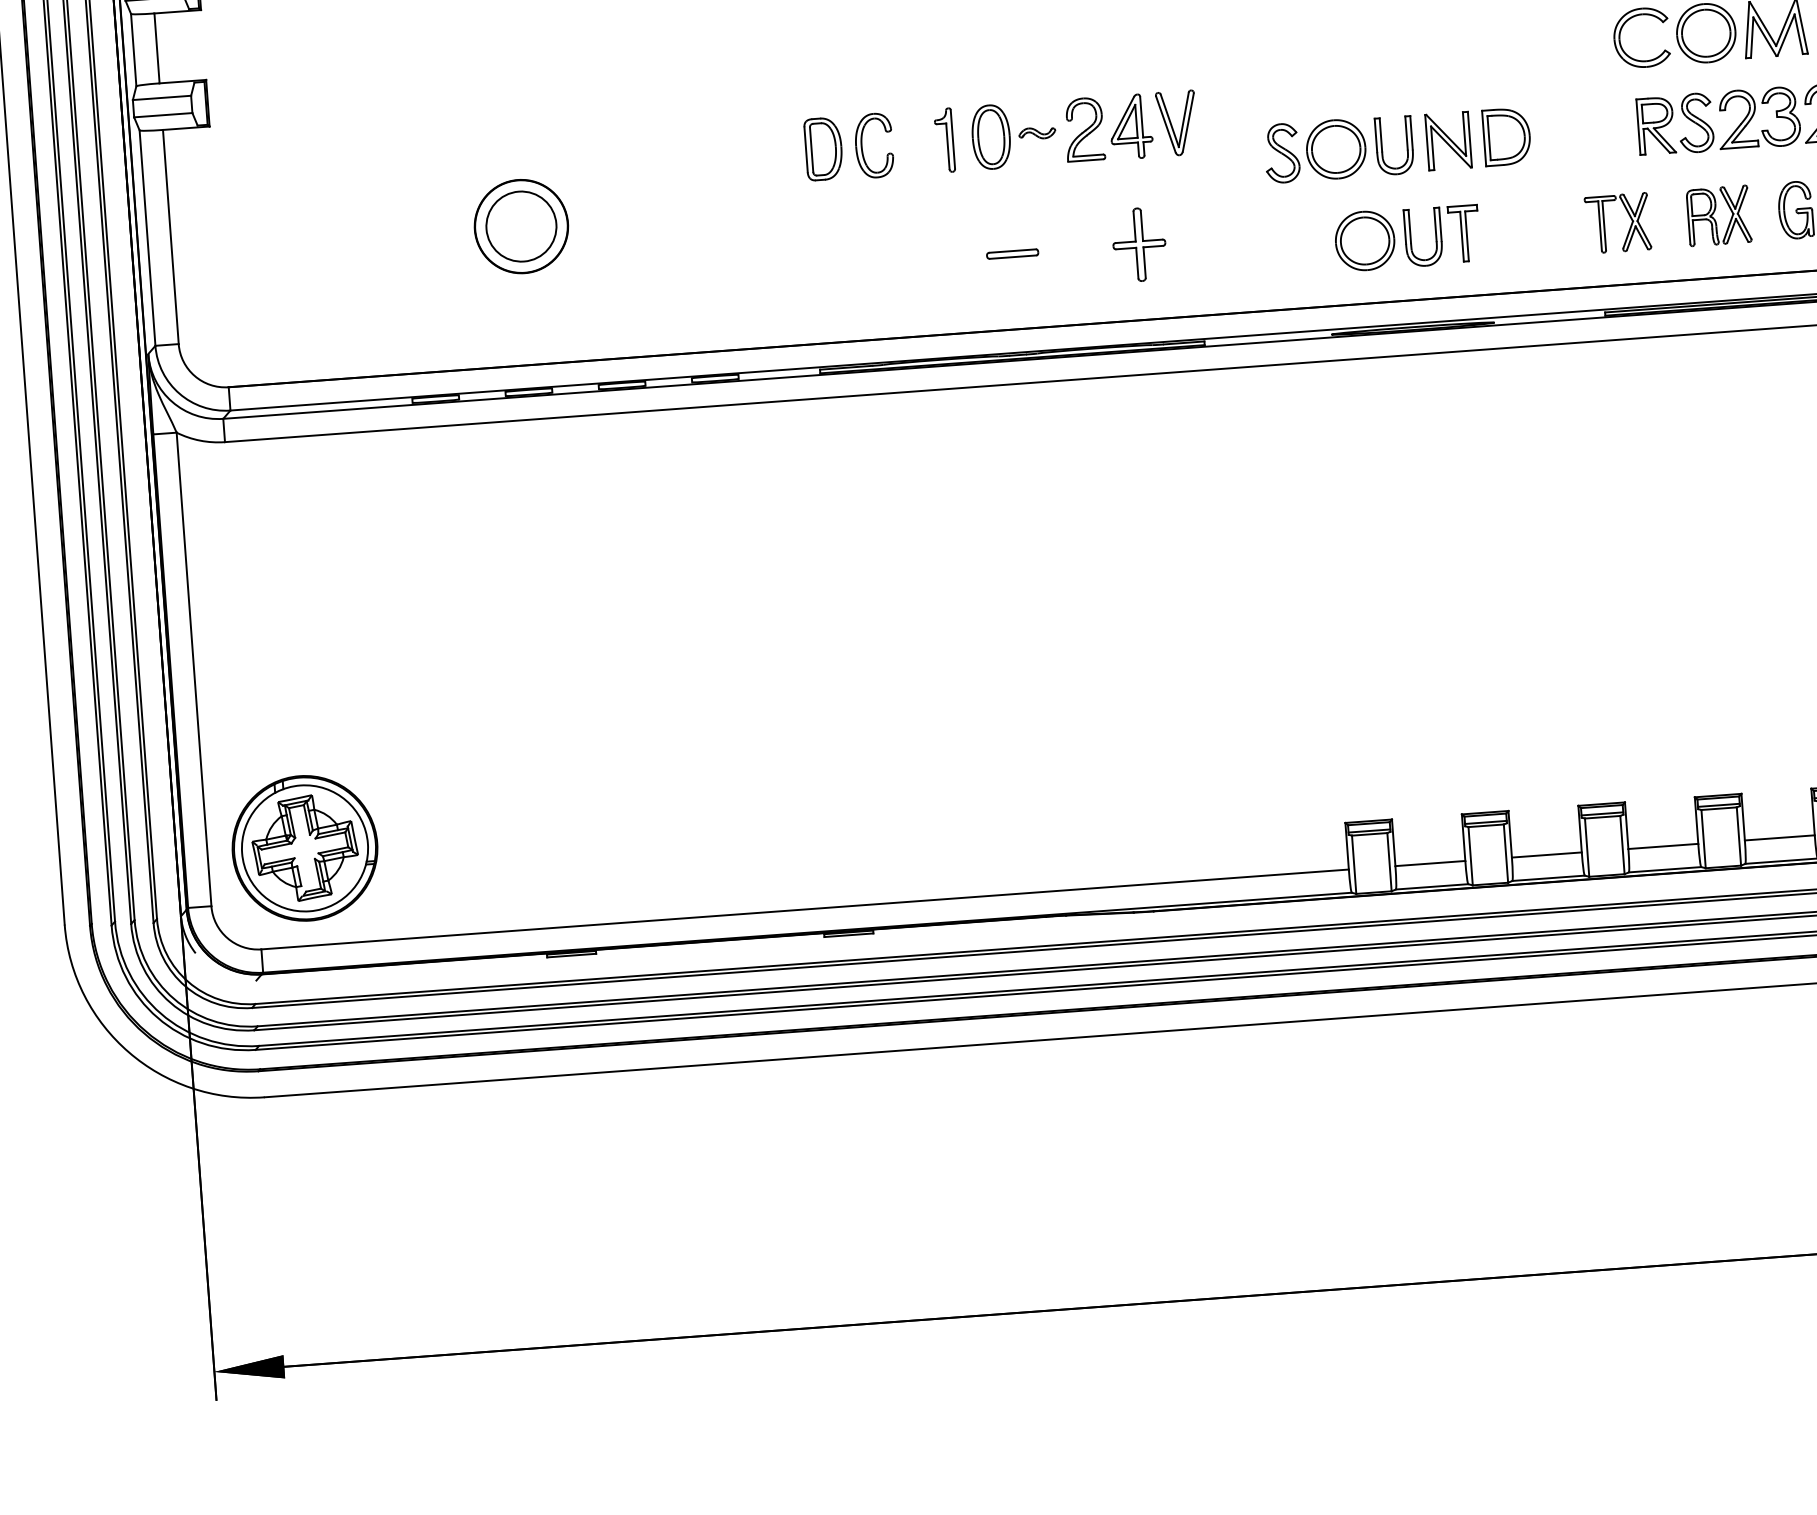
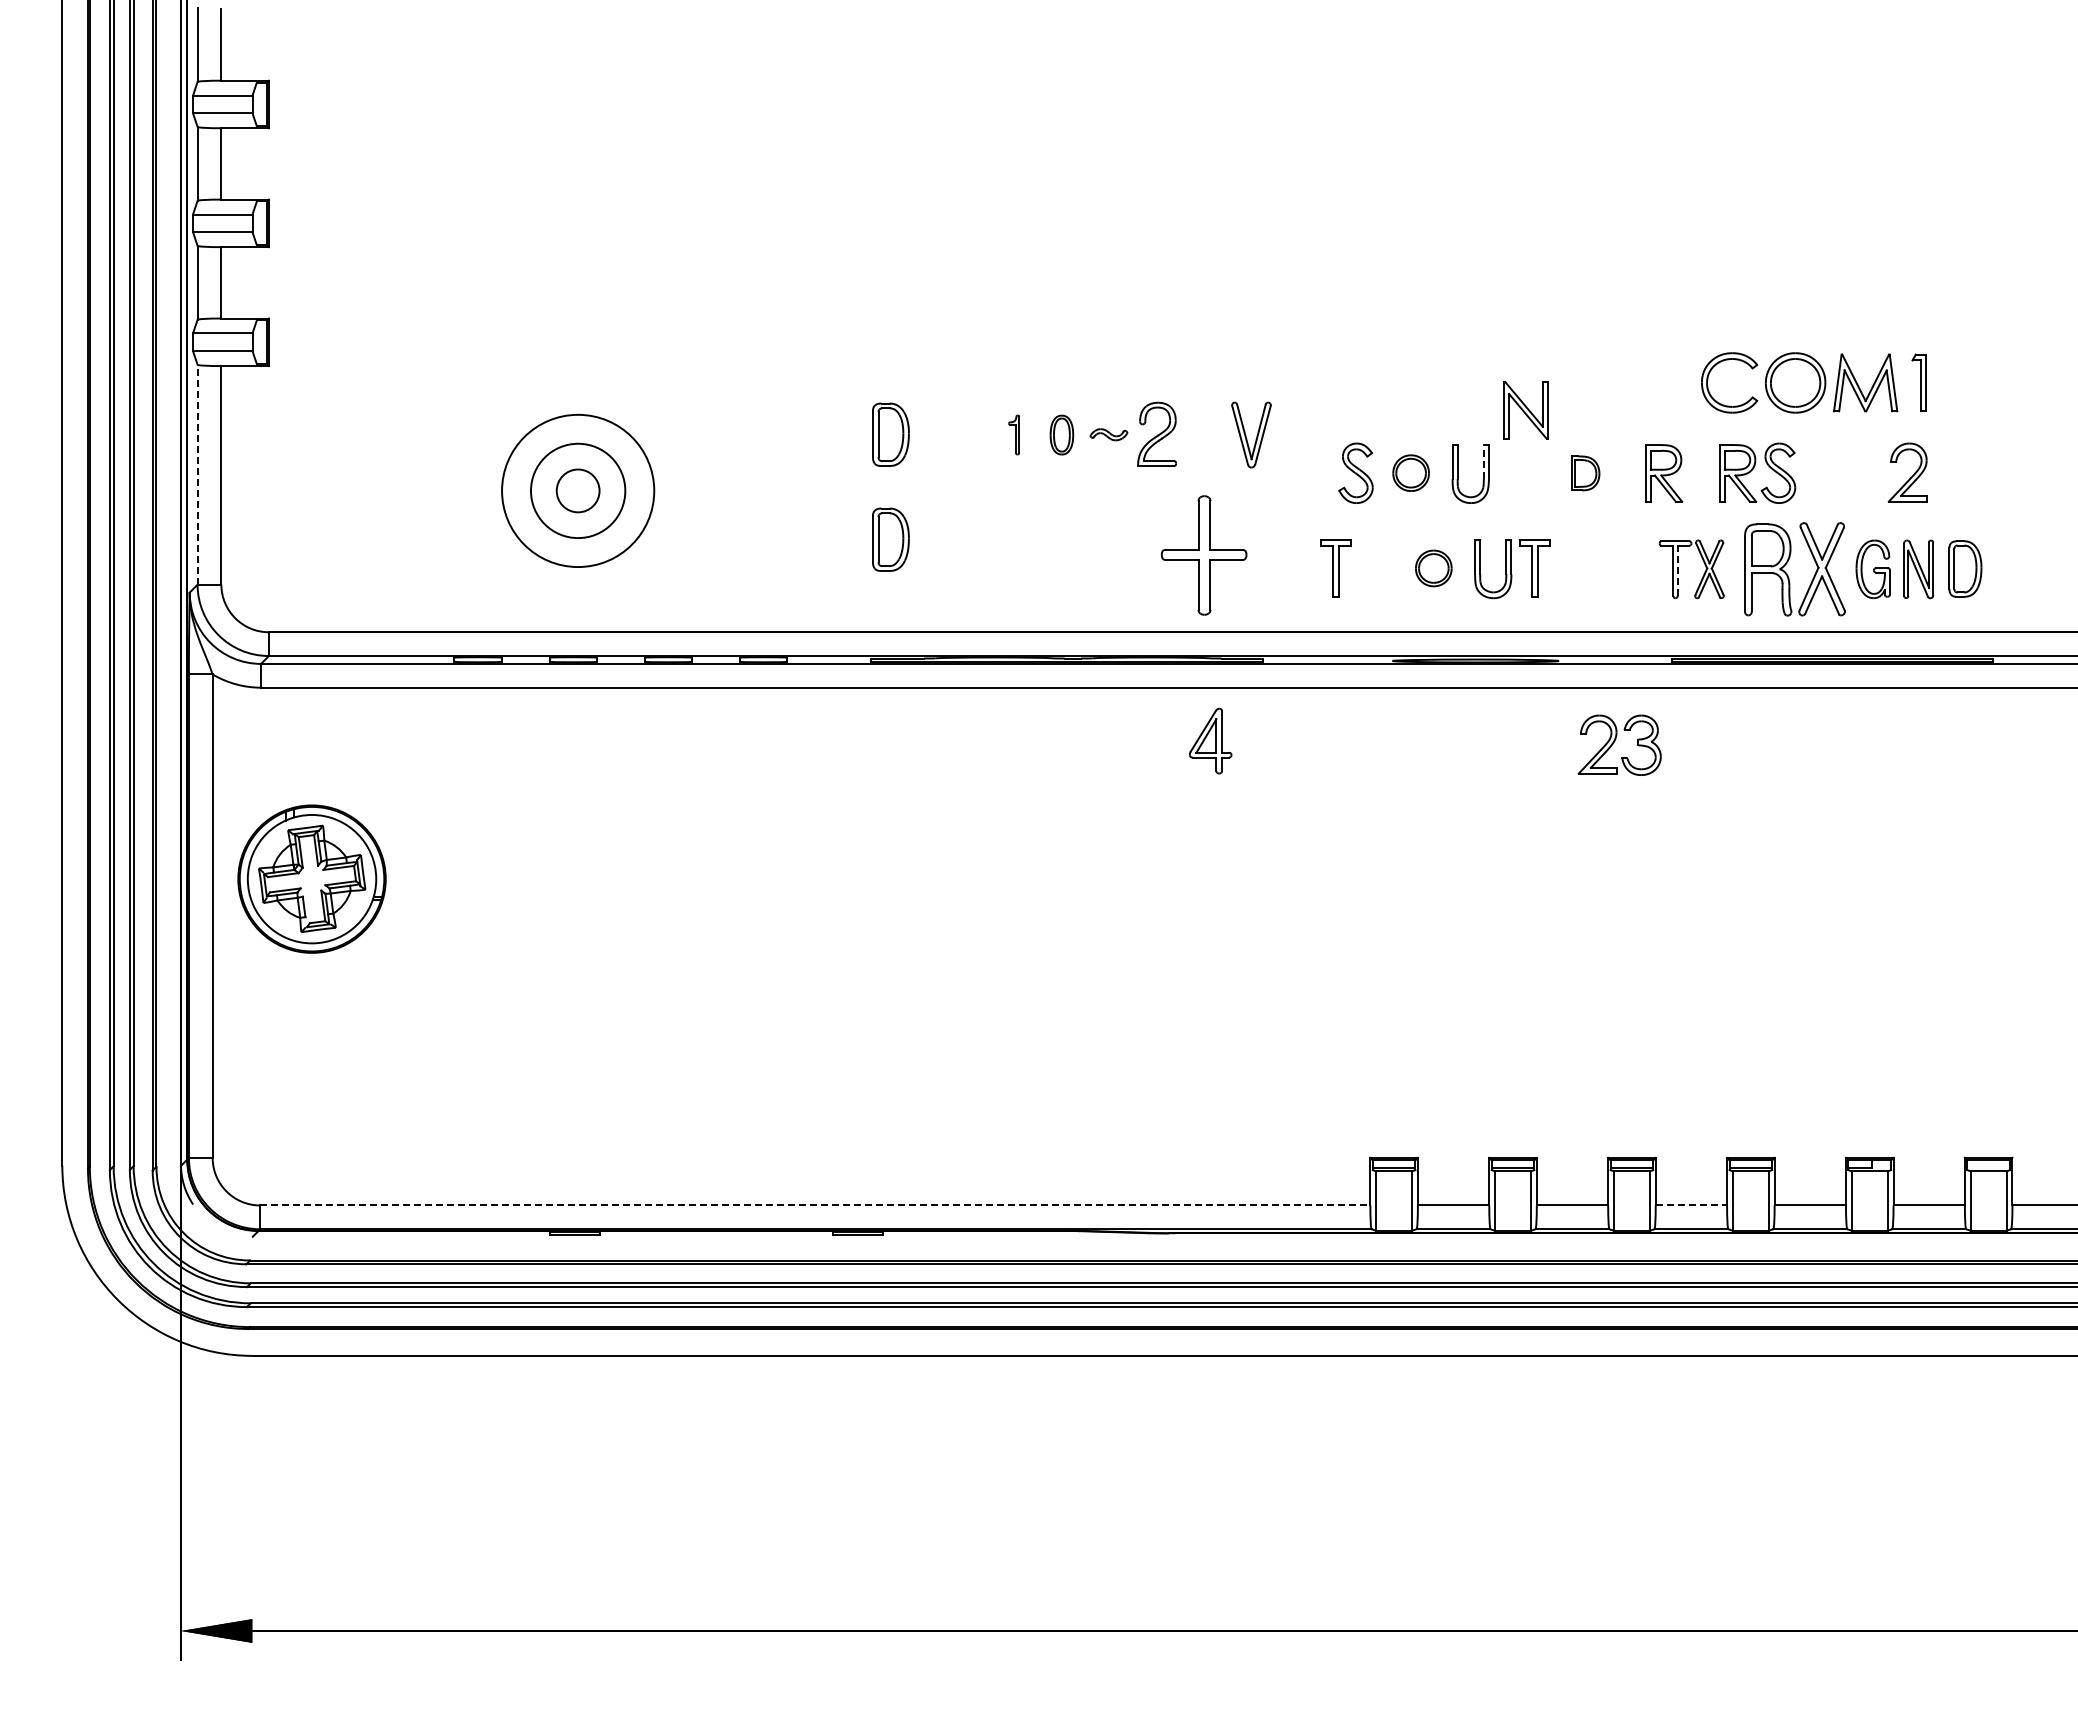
part: (1758, 117) -> (1619, 744), moved
part: (1130, 126) -> (1210, 740), moved
part: (1584, 131) -> (1664, 473), added
line: (1406, 132) -> (1483, 461), solid -> dashed
part: (990, 136) -> (1061, 434), size x0.6
part: (1506, 137) -> (1585, 473), size x0.6
part: (943, 139) -> (1013, 434), size x0.6
part: (1448, 141) -> (1525, 410), moved
part: (862, 145) -> (930, 434), removed
part: (1335, 148) -> (1410, 472), size x0.6
part: (1718, 216) -> (1794, 569), size x1.6
line: (1604, 225) -> (1677, 570), solid -> dashed
circle: (520, 226) -> (577, 490), size x0.6
circle: (520, 226) -> (577, 490), size x1.6
line: (147, 237) -> (197, 474), solid -> dashed
part: (1364, 241) -> (1433, 568), size x0.6
part: (1139, 244) -> (1204, 555), size x1.6
part: (1268, 248) -> (1335, 568), added
part: (830, 251) -> (890, 539), added
part: (1012, 254) -> (1074, 555), removed
line: (1663, 846) -> (1691, 1205), solid -> dashed
part: (304, 847) -> (311, 878), moved
line: (805, 909) -> (815, 1205), solid -> dashed

